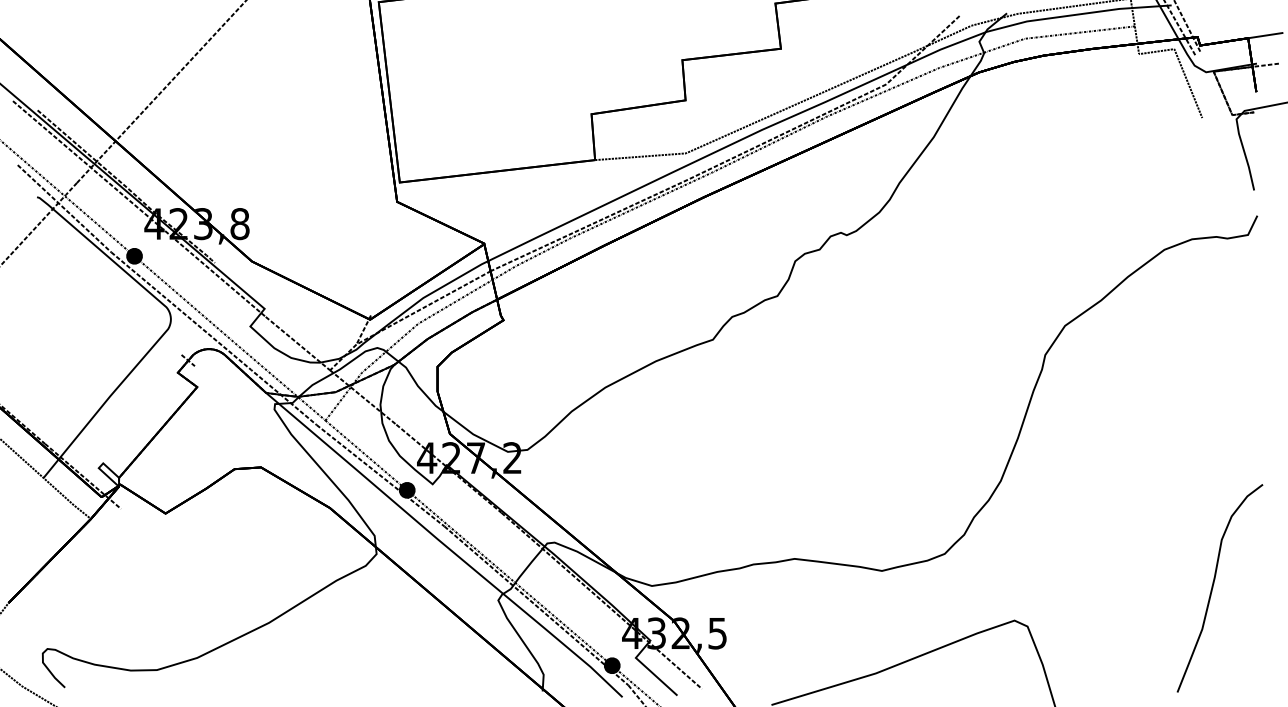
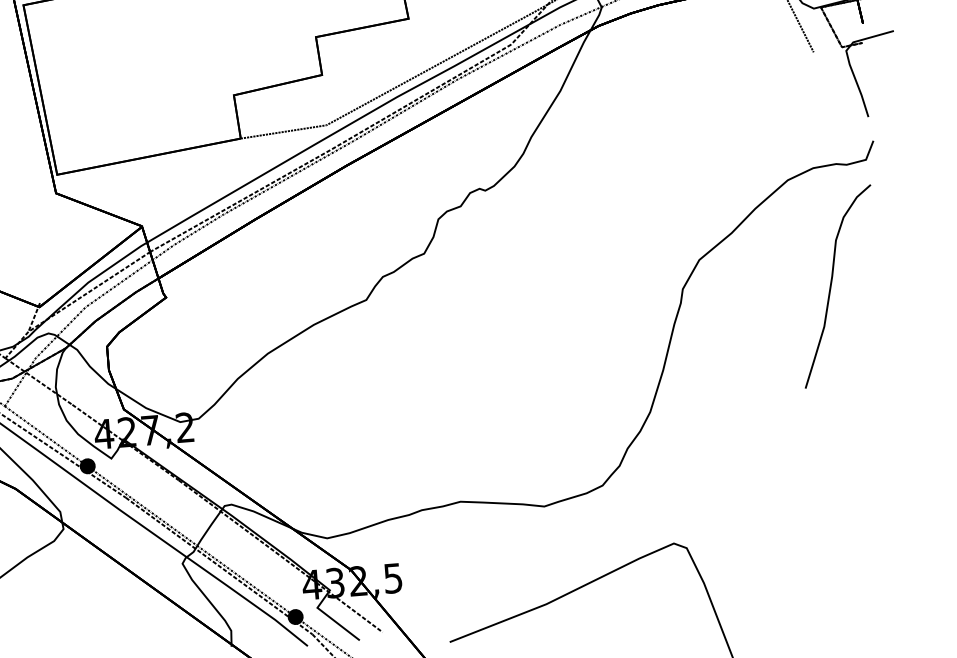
curve: (1213, 588) -> (831, 287), moved

